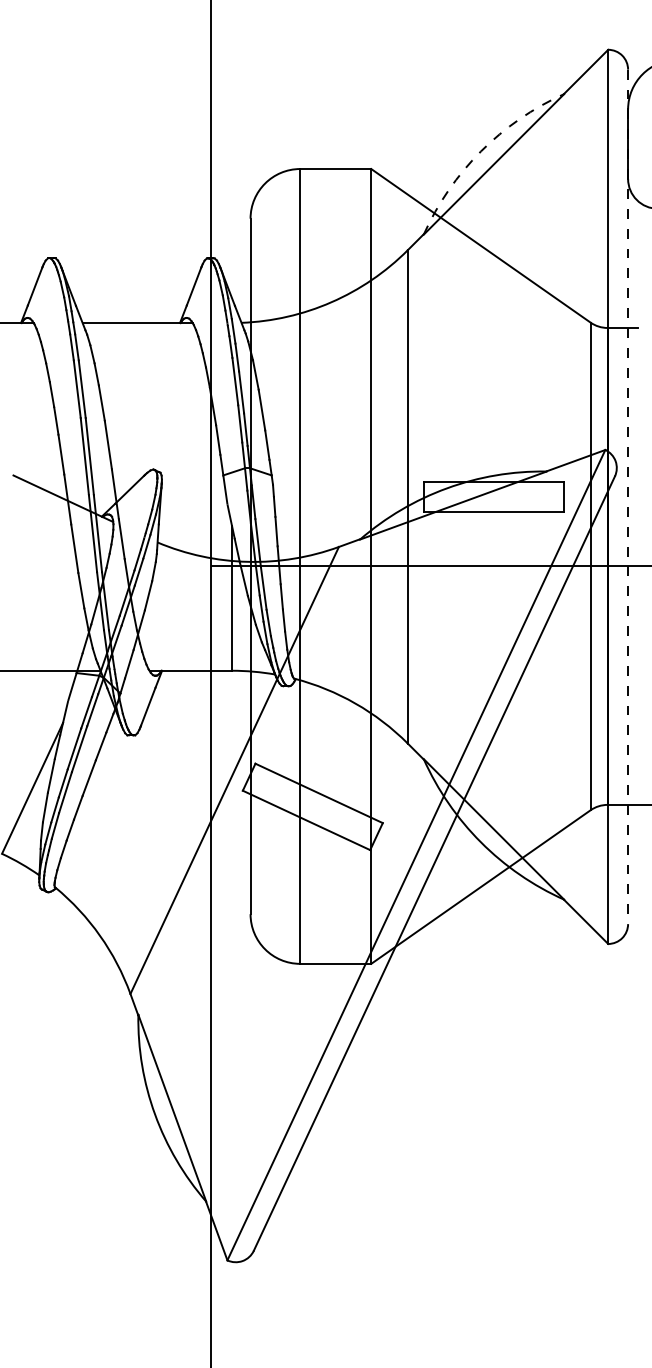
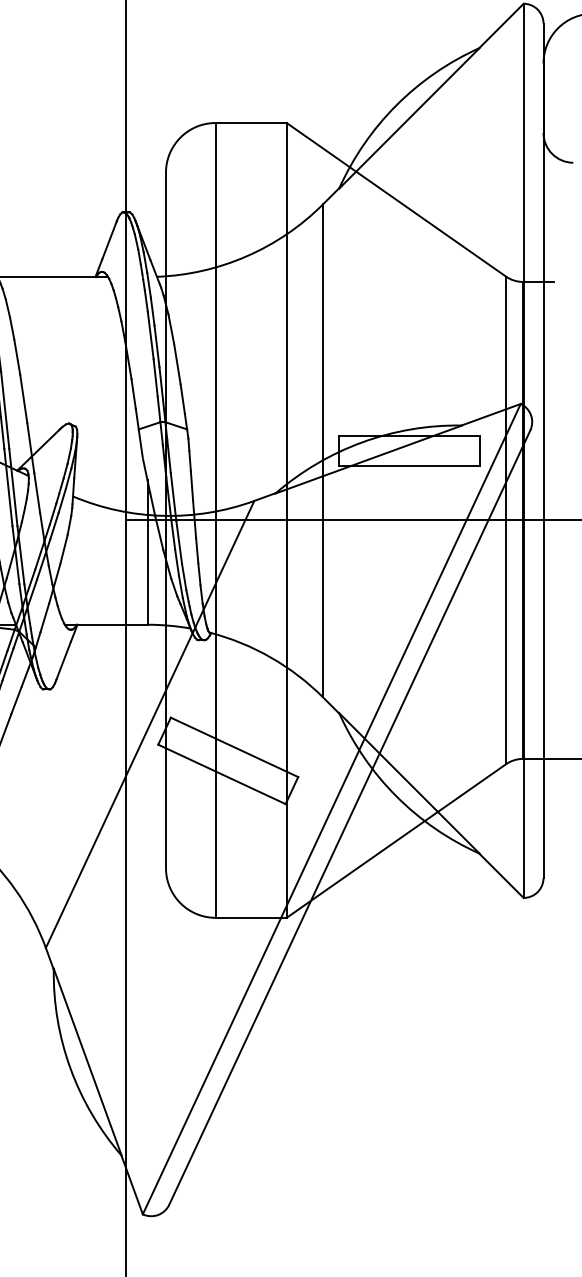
arc: (480, 151) -> (395, 105), dashed -> solid
line: (628, 497) -> (543, 451), dashed -> solid

